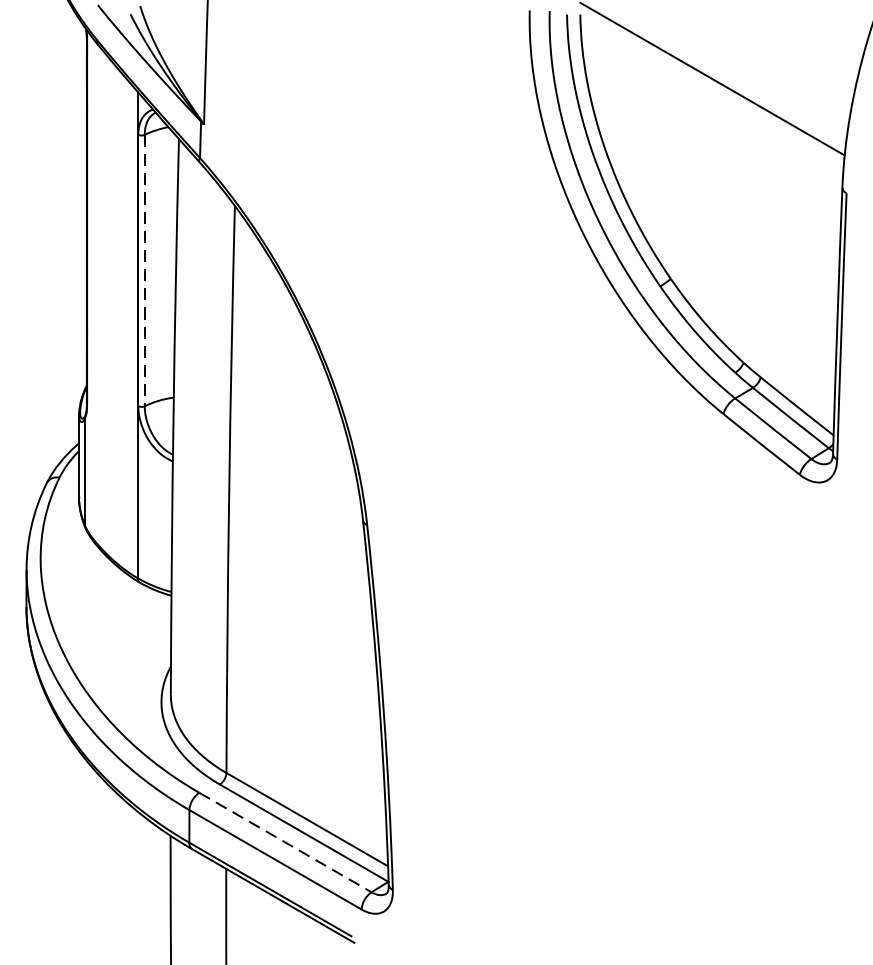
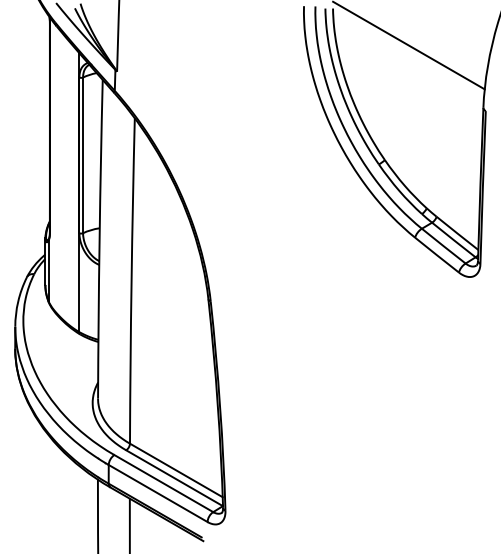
line: (145, 270) -> (83, 155), dashed -> solid
line: (286, 842) -> (164, 483), dashed -> solid

